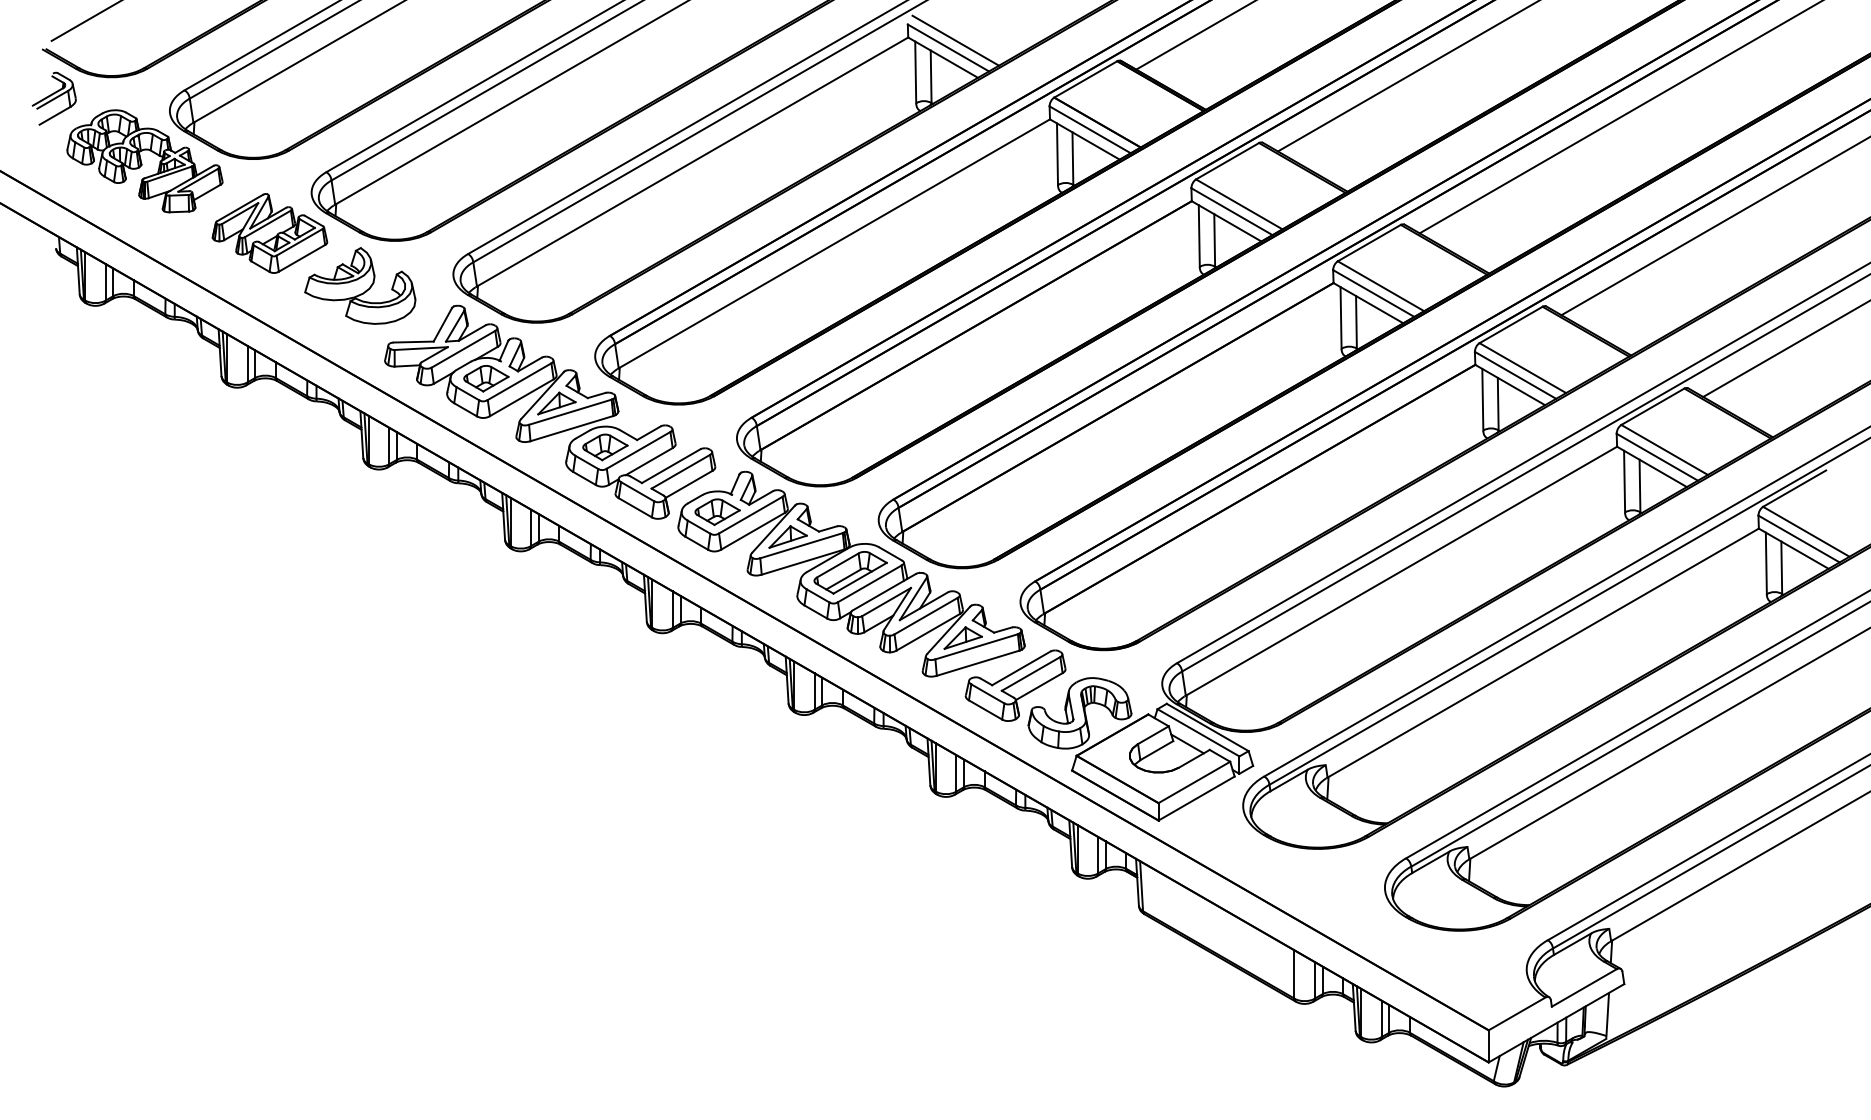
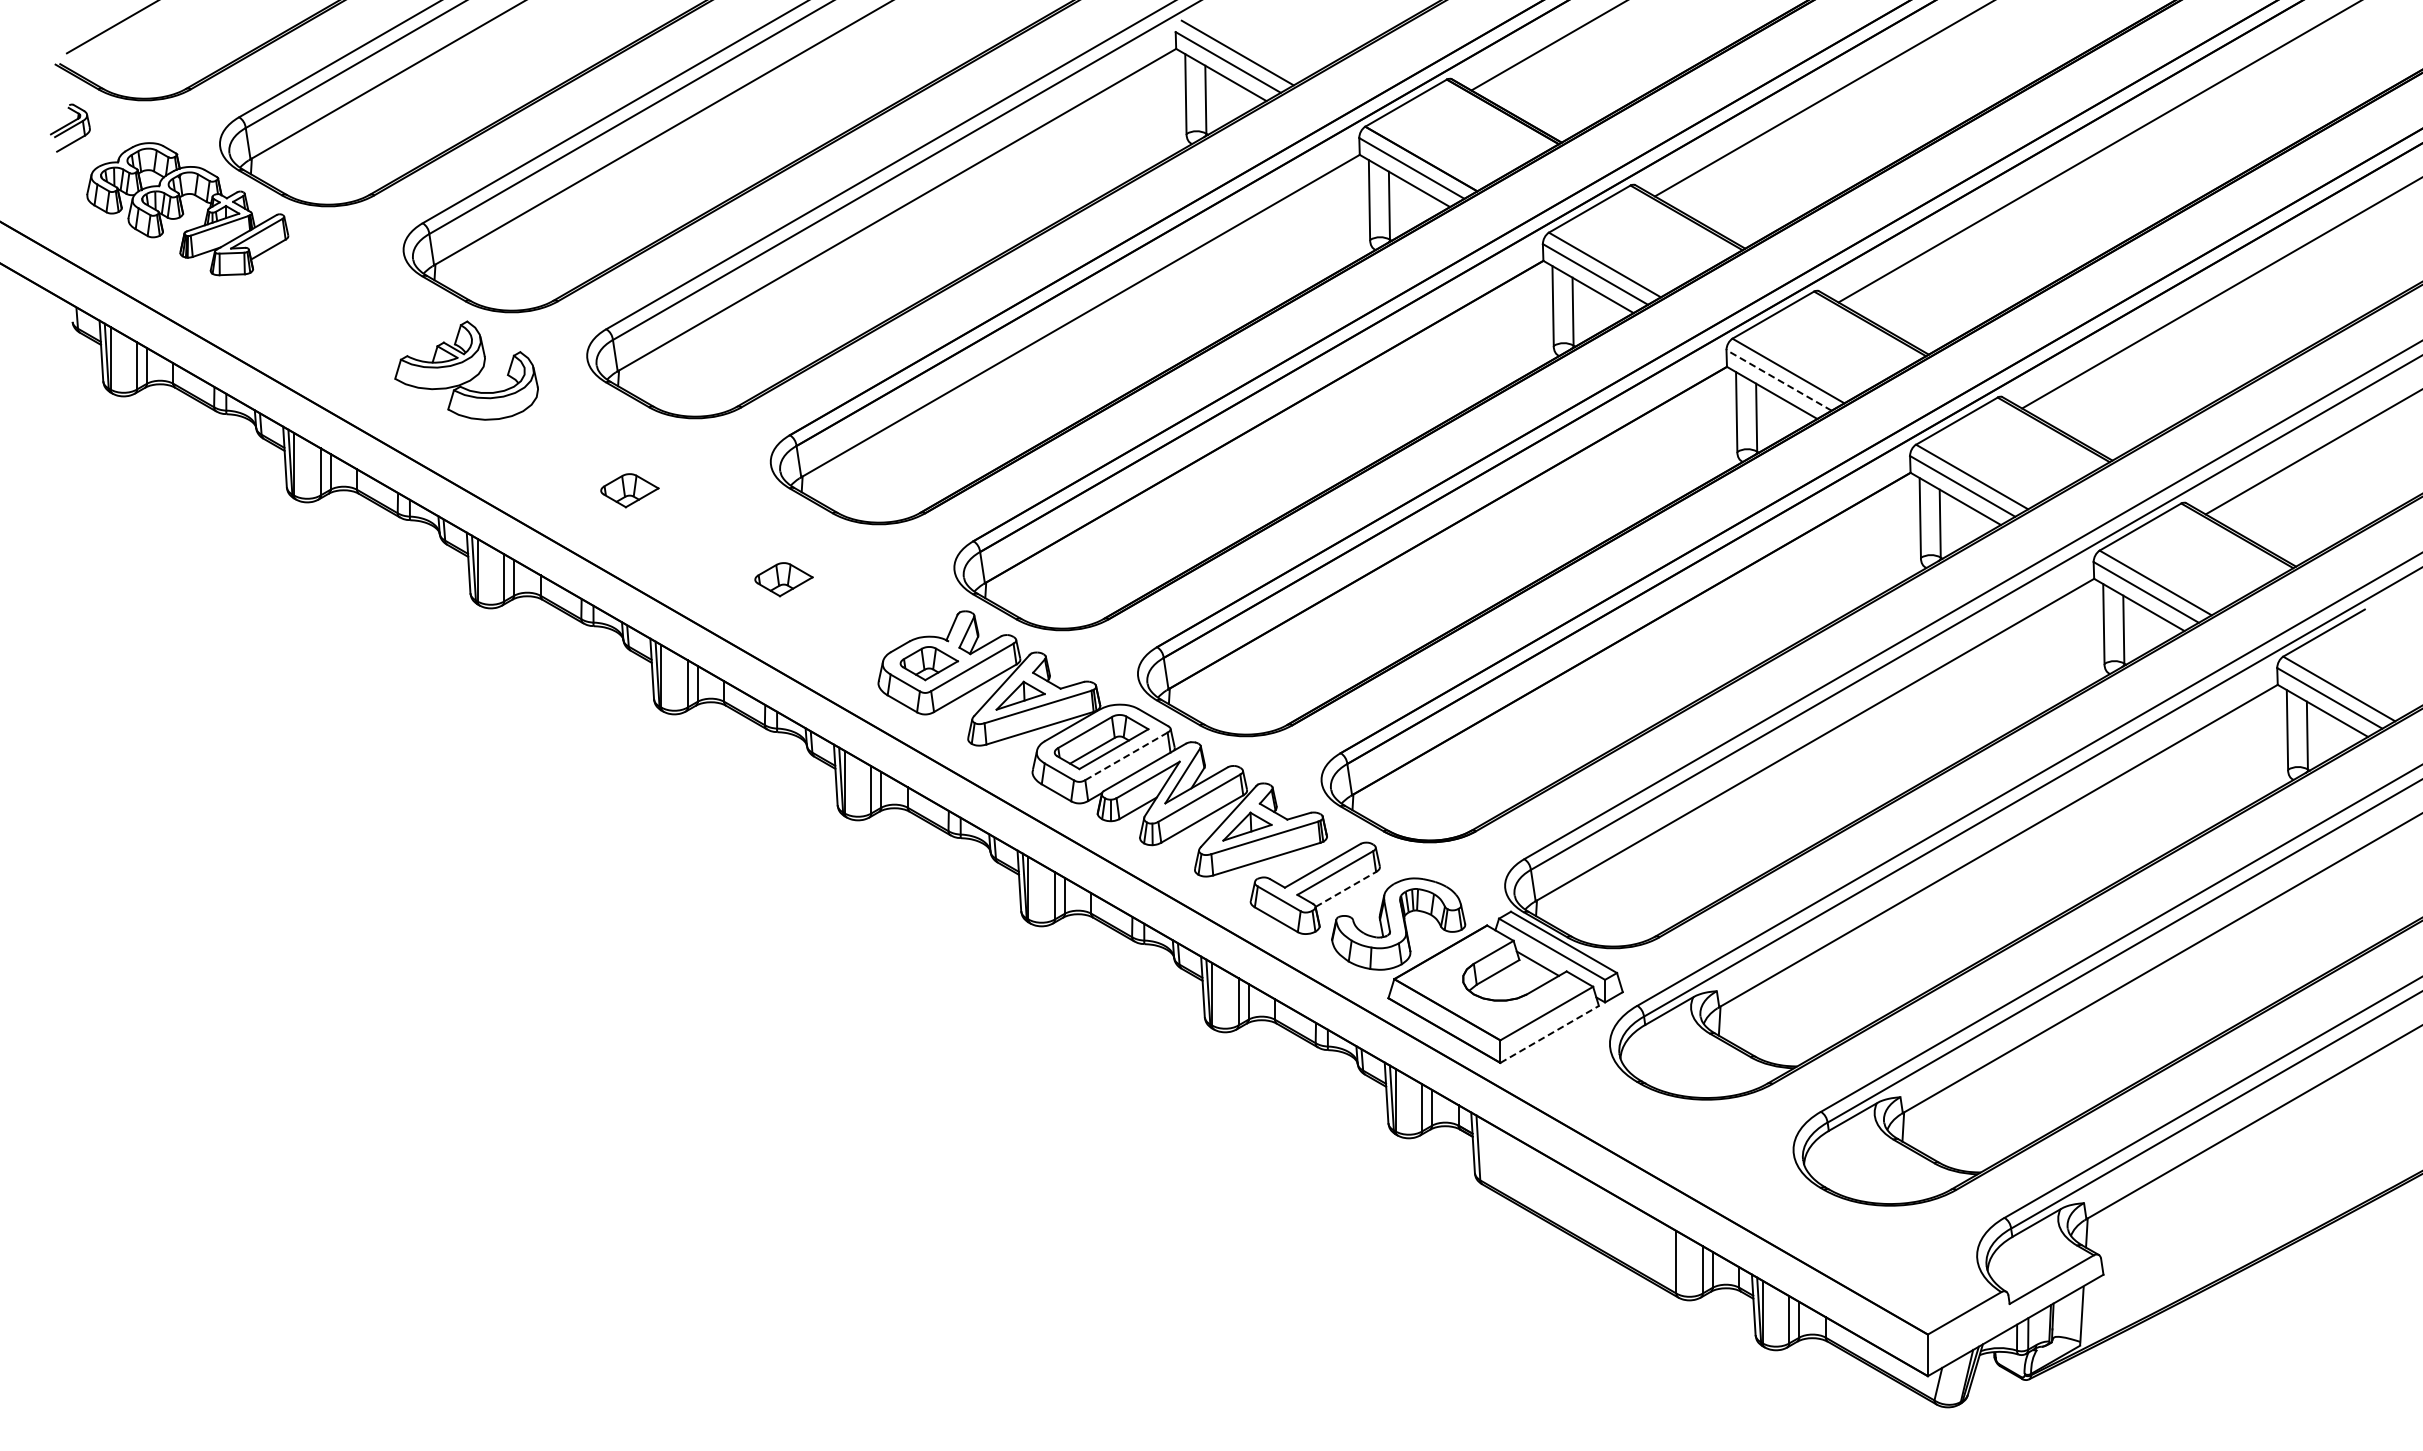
part: (54, 98) -> (70, 127), size x0.7
part: (269, 233) -> (349, 302), removed
line: (1374, 293) -> (1779, 380), solid -> dashed
part: (550, 412) -> (712, 534), removed
line: (869, 583) -> (1126, 756), solid -> dashed
line: (1038, 686) -> (1345, 889), solid -> dashed
line: (1196, 798) -> (1549, 1034), solid -> dashed

